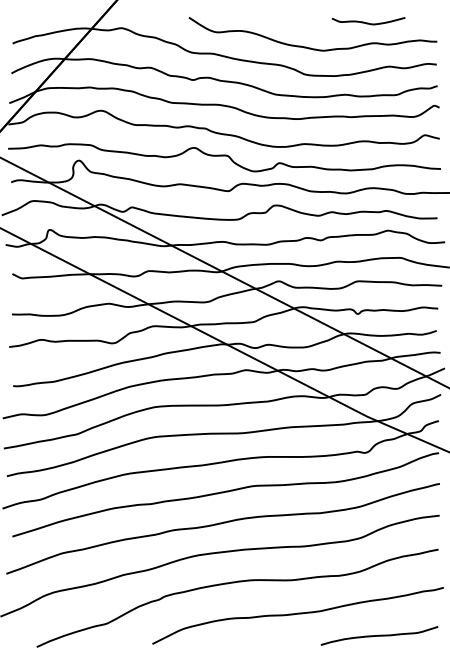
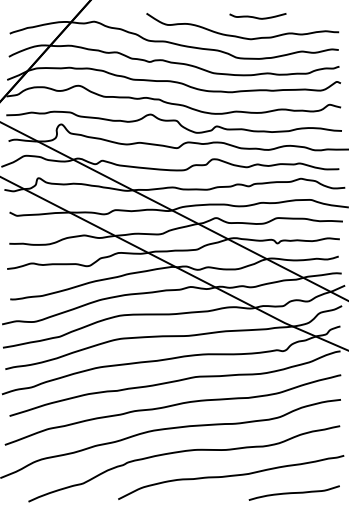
curve: (368, 22) -> (257, 17), moved

